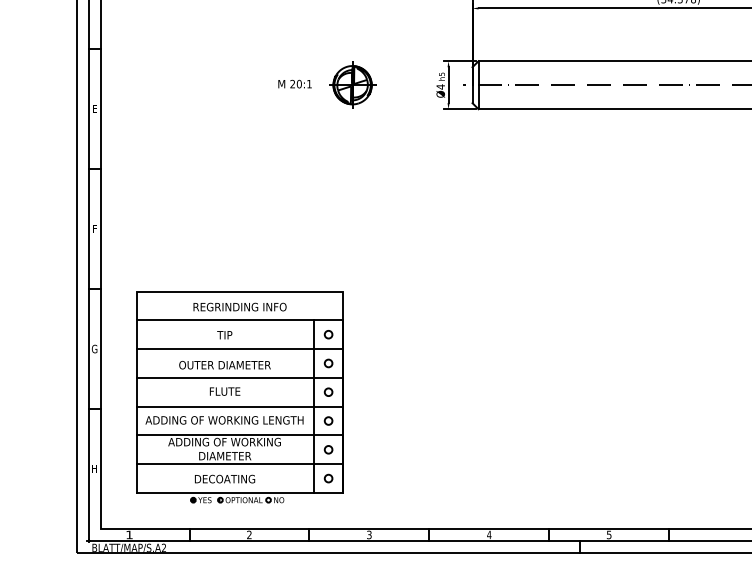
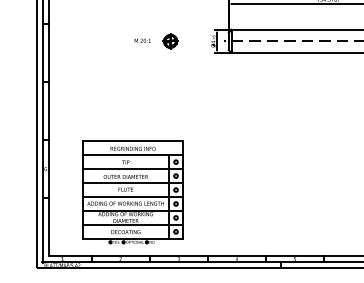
part: (352, 85) -> (170, 41), size x0.7
part: (238, 397) -> (132, 192), moved

